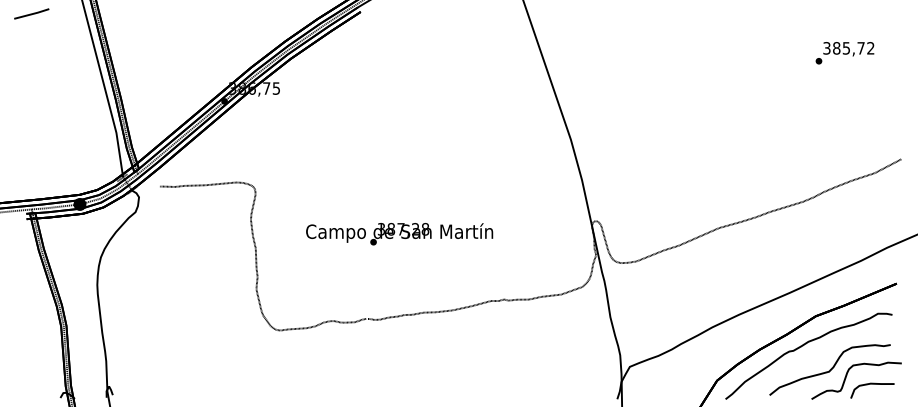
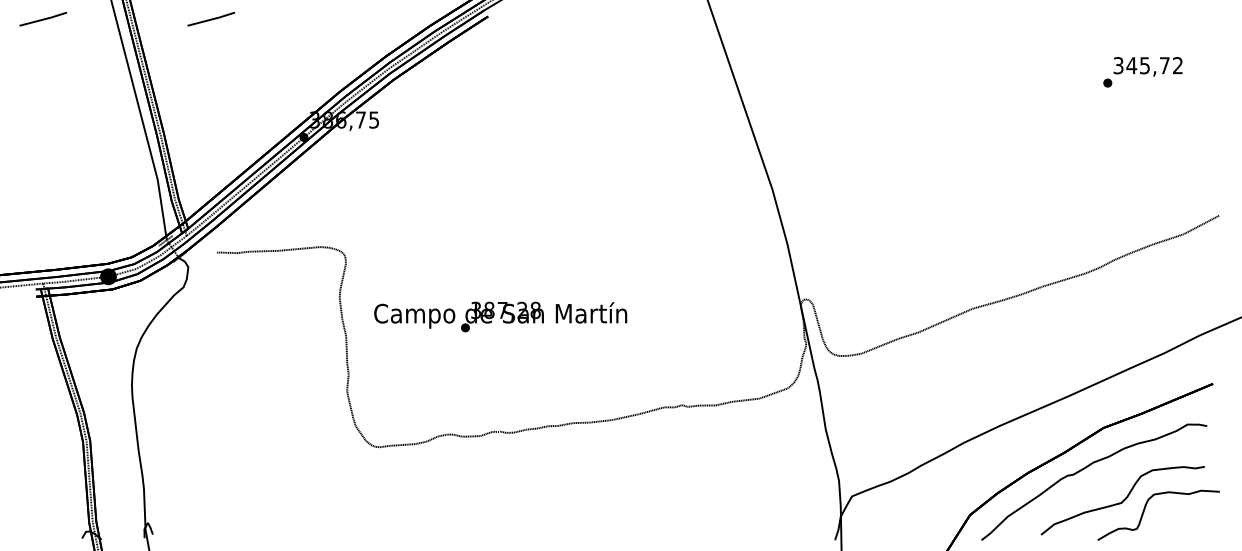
line: (155, 13) -> (210, 18), added
text: (836, 48) -> (1131, 65), 385,72 -> 345,72
text: (399, 233) -> (500, 316), moved
part: (872, 384) -> (1179, 520), removed

